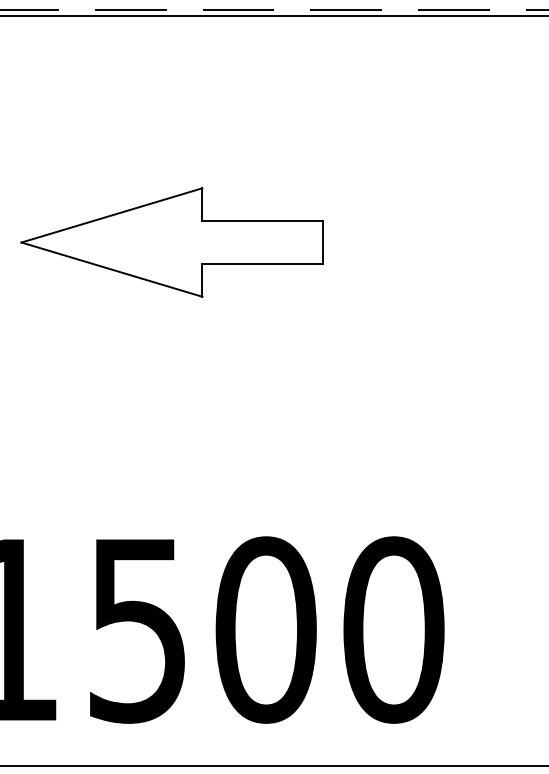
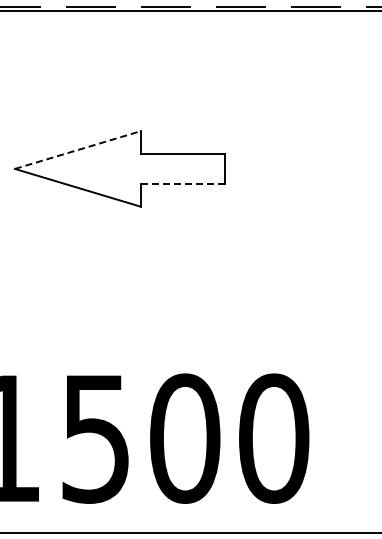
line: (111, 216) -> (77, 150), solid -> dashed
line: (262, 264) -> (182, 184), solid -> dashed

